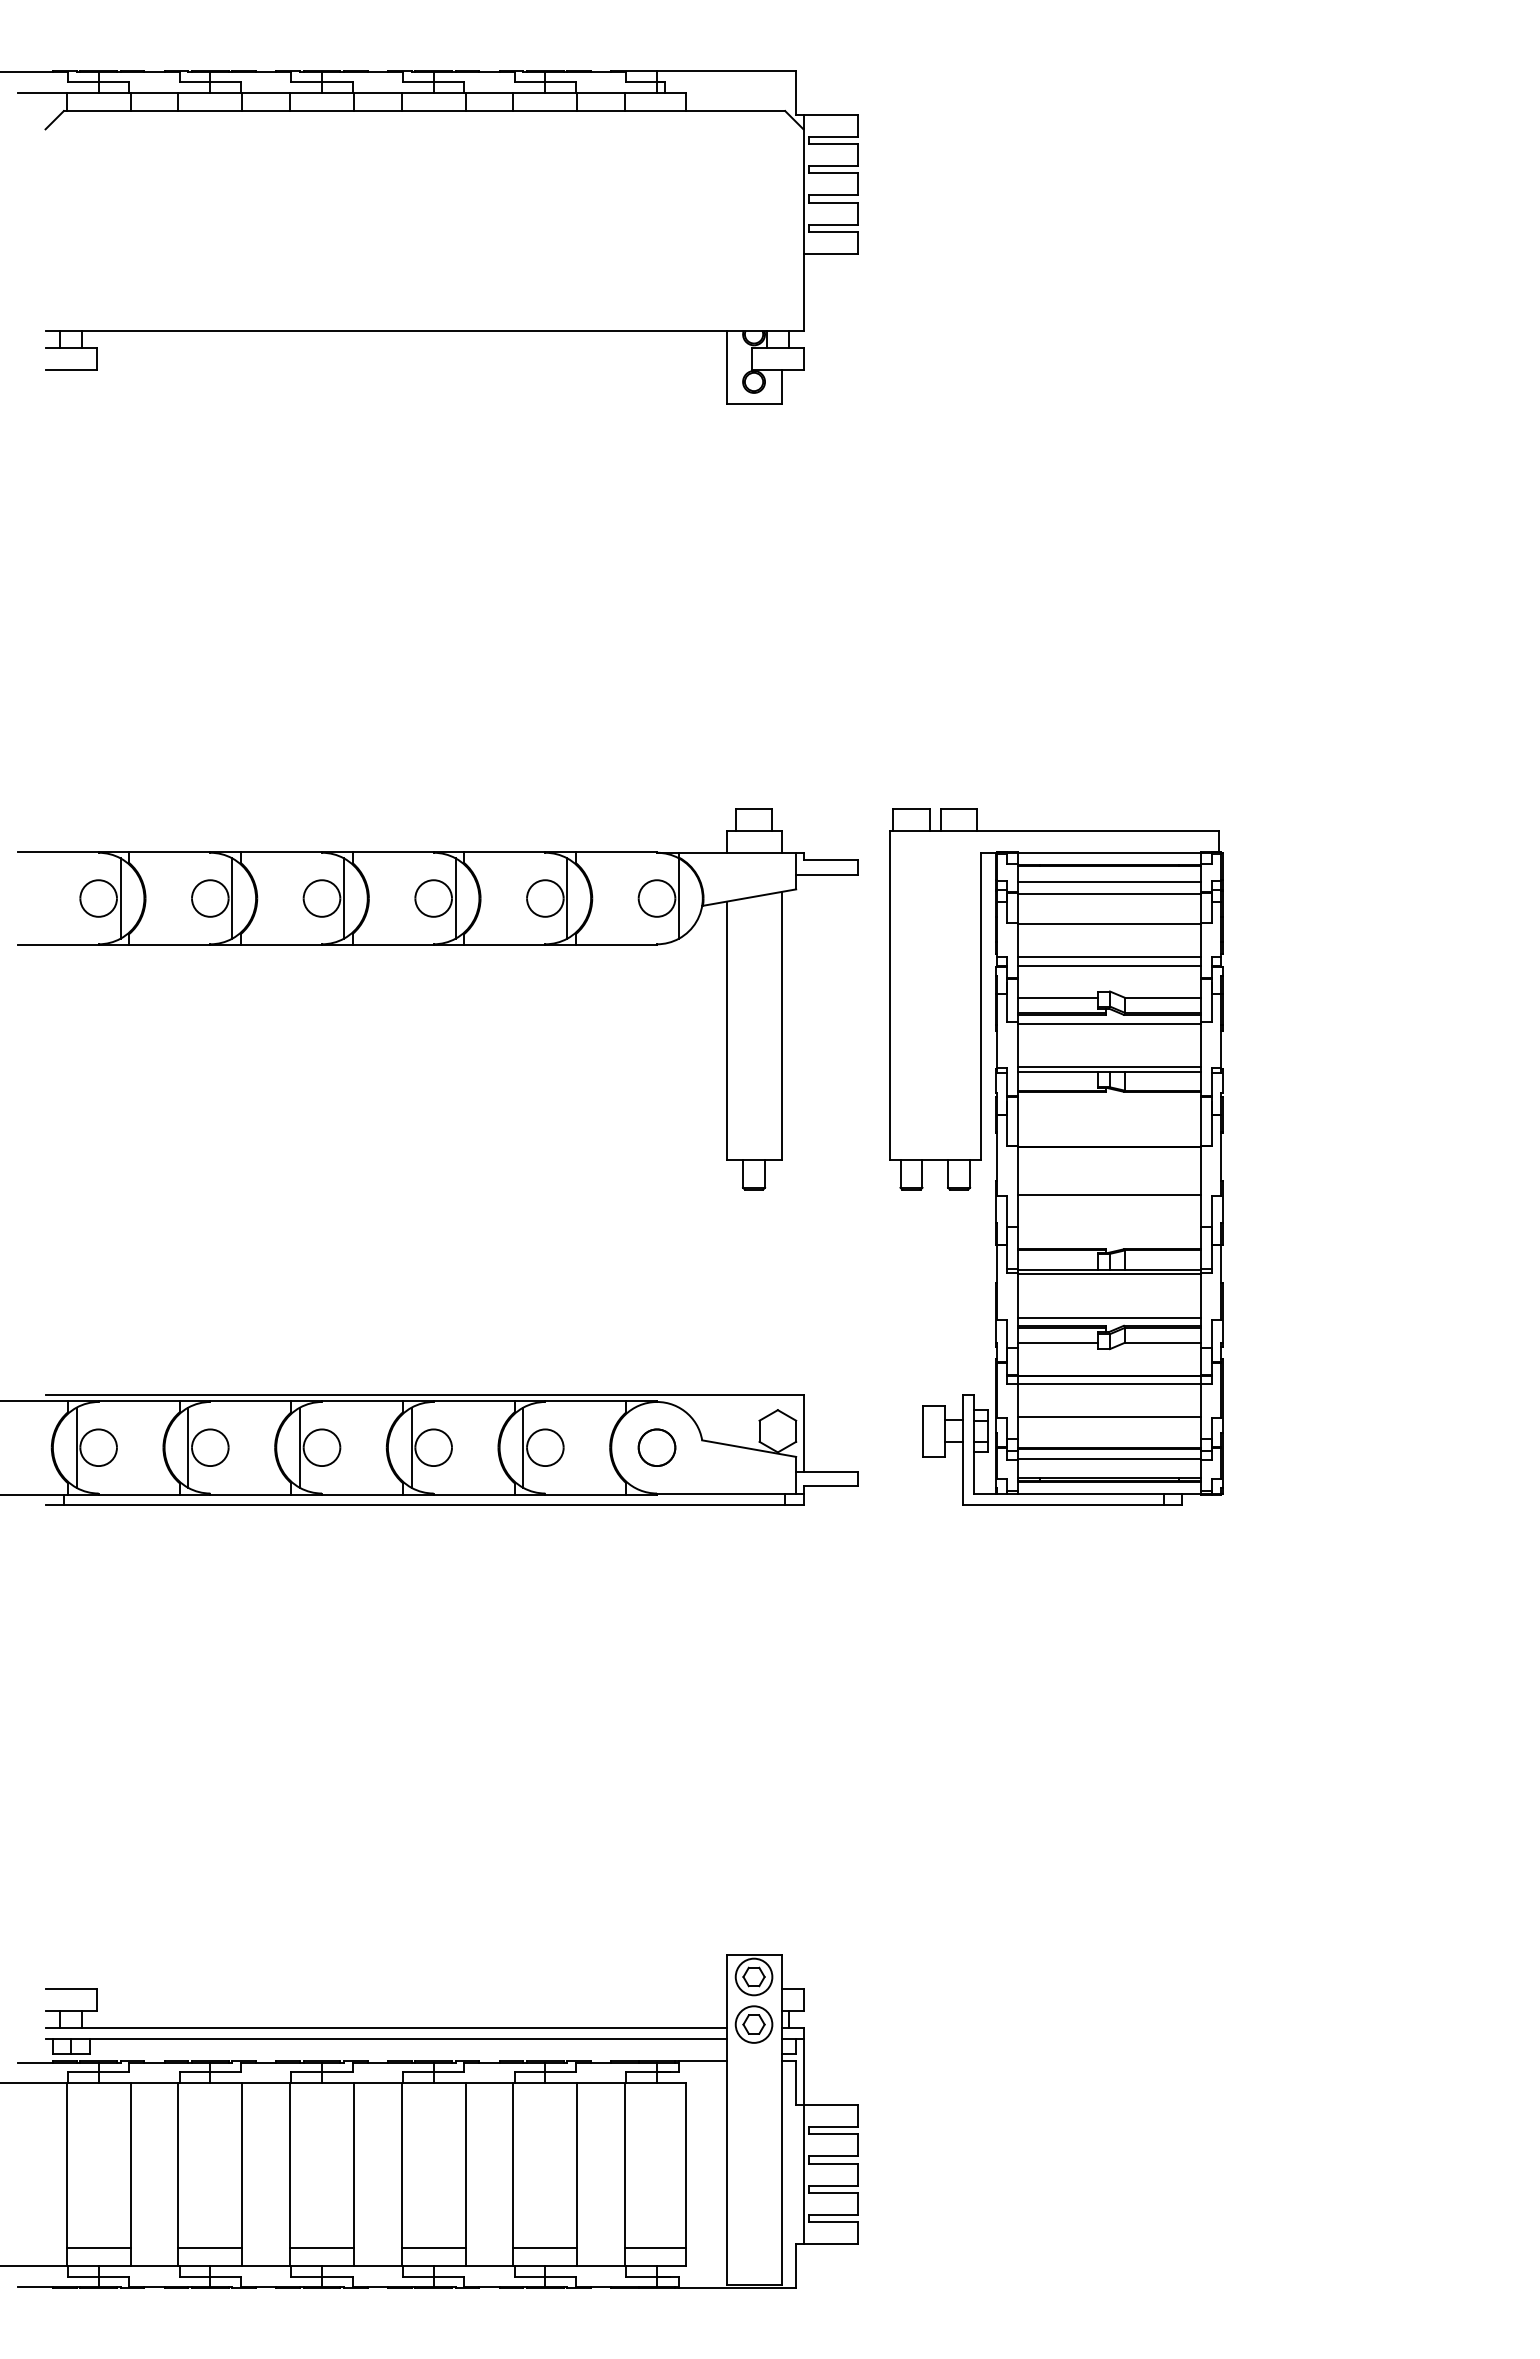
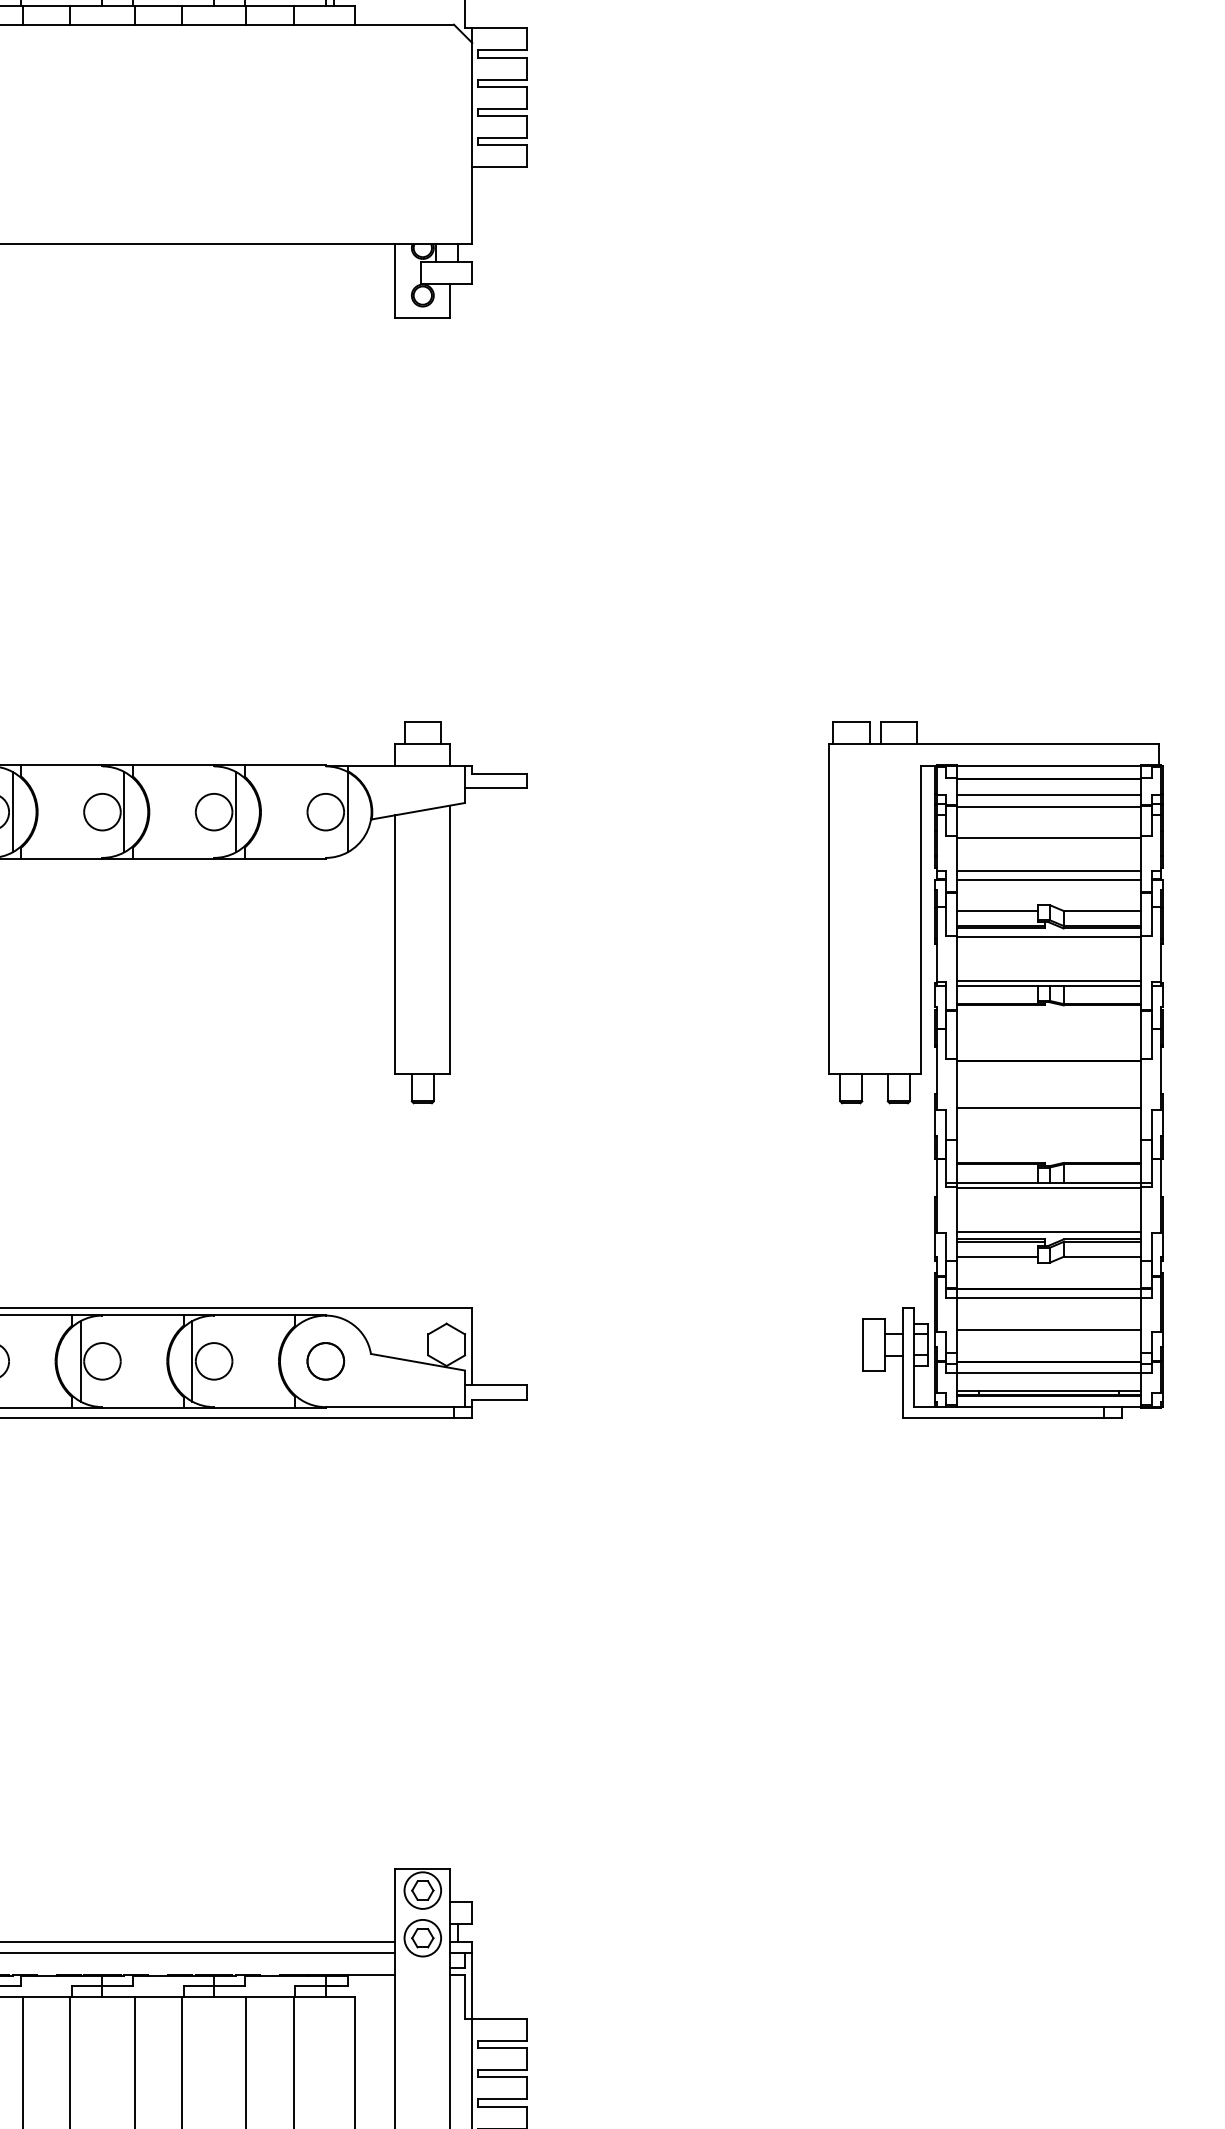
part: (1056, 1156) -> (996, 1070), moved

